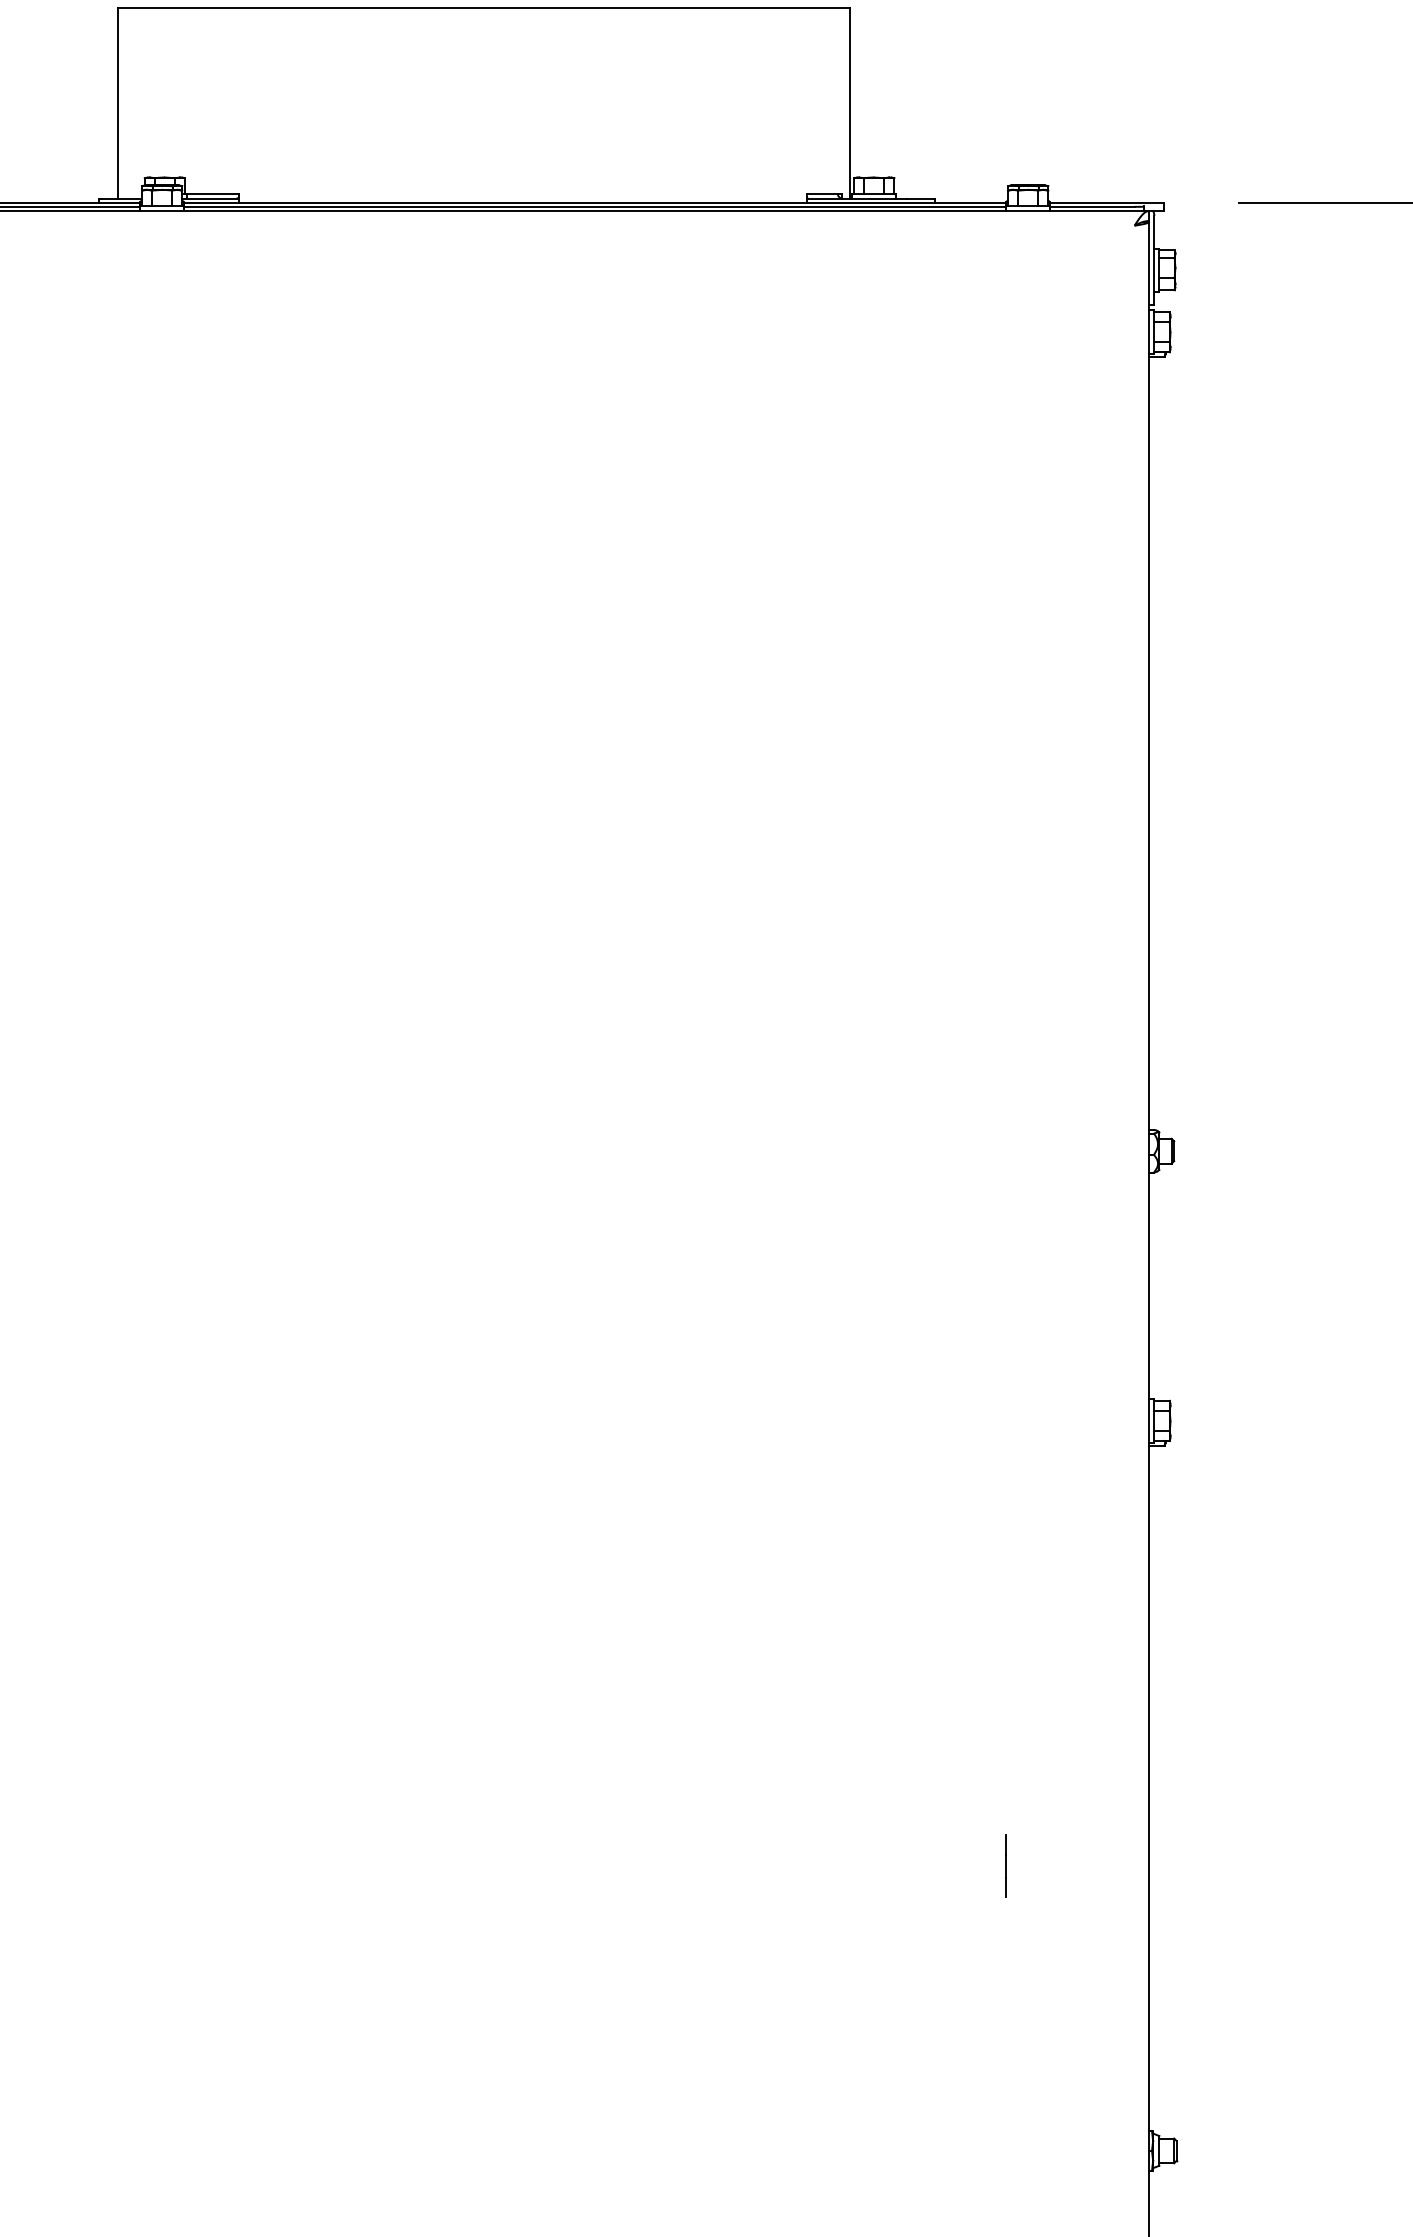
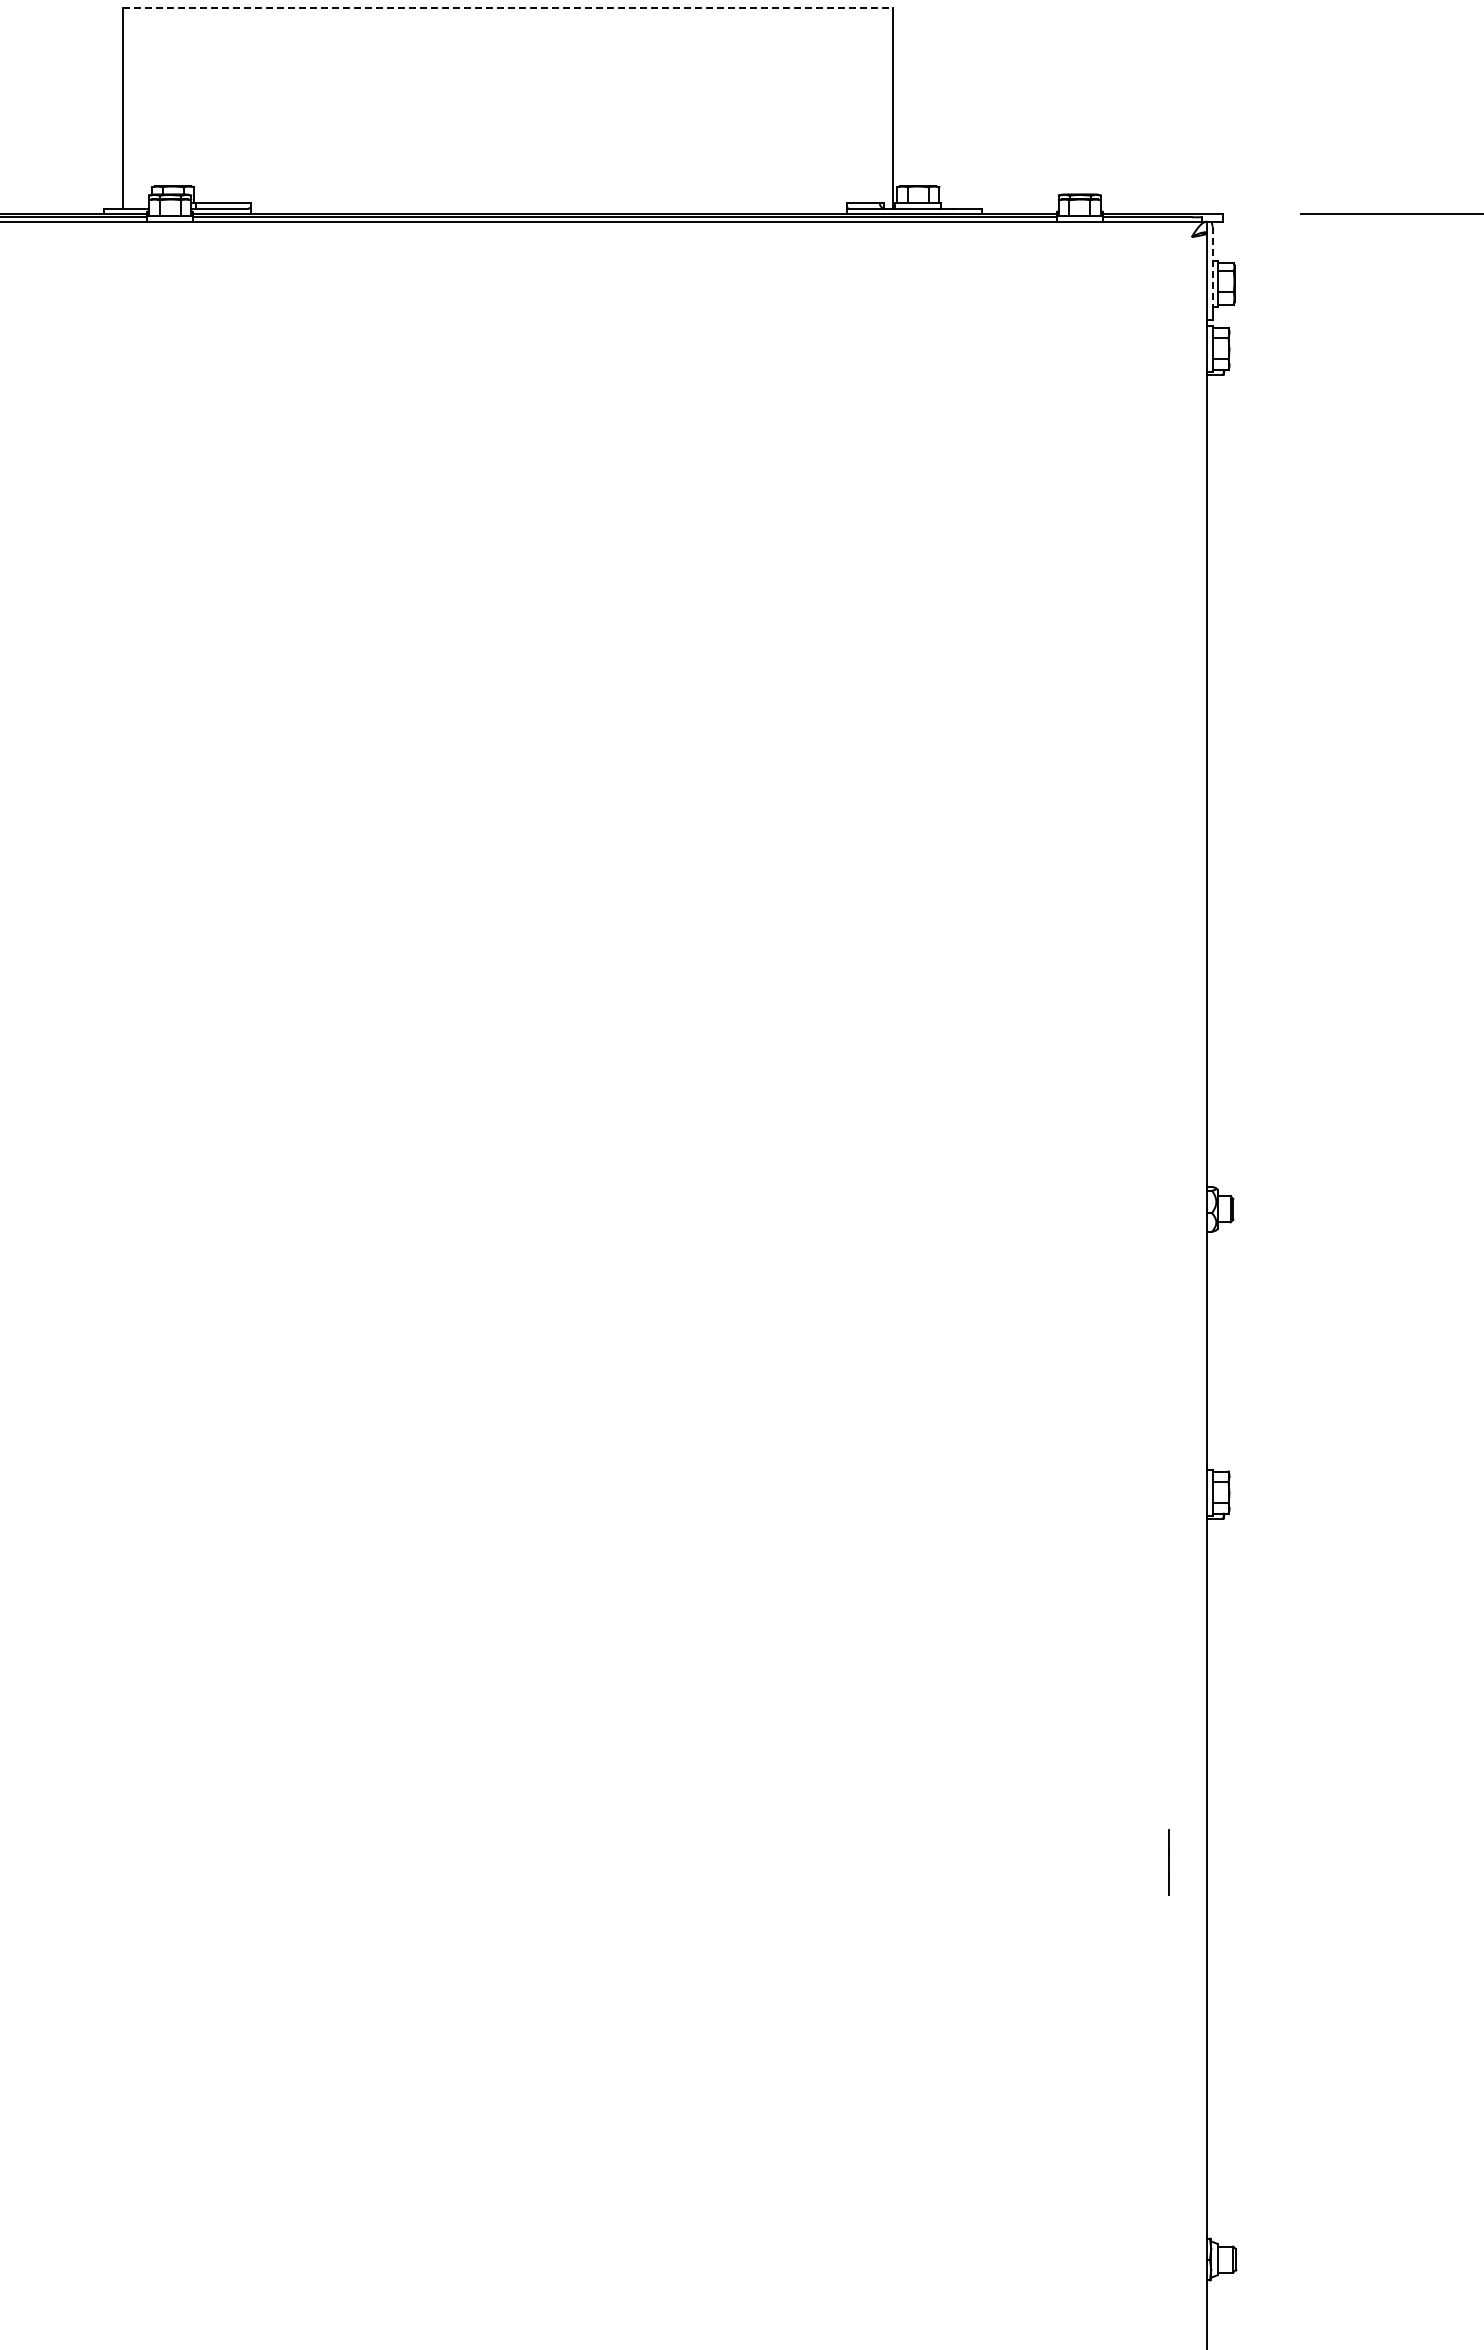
line: (484, 8) -> (508, 8), solid -> dashed
line: (1154, 255) -> (1212, 268), solid -> dashed
line: (1005, 1866) -> (1168, 1862), moved

